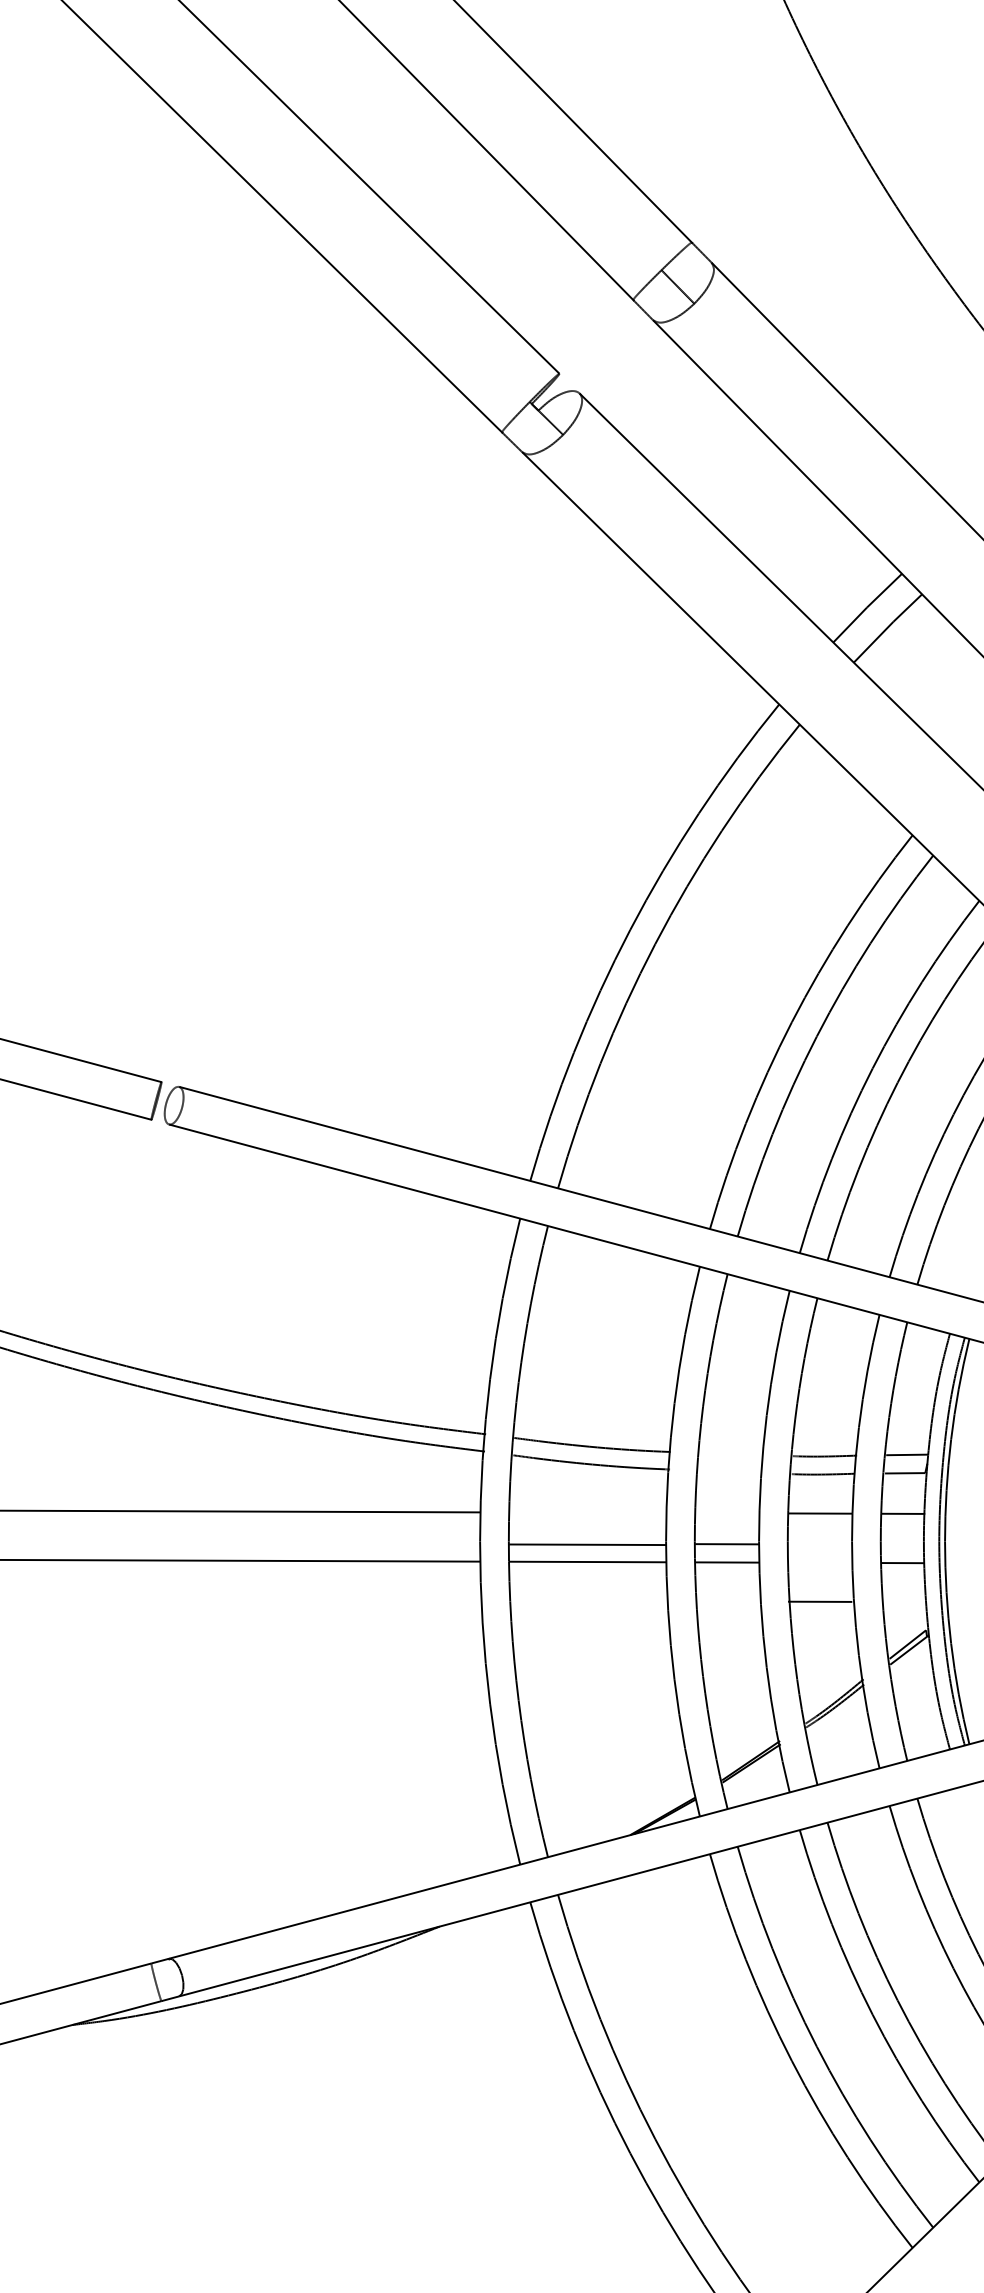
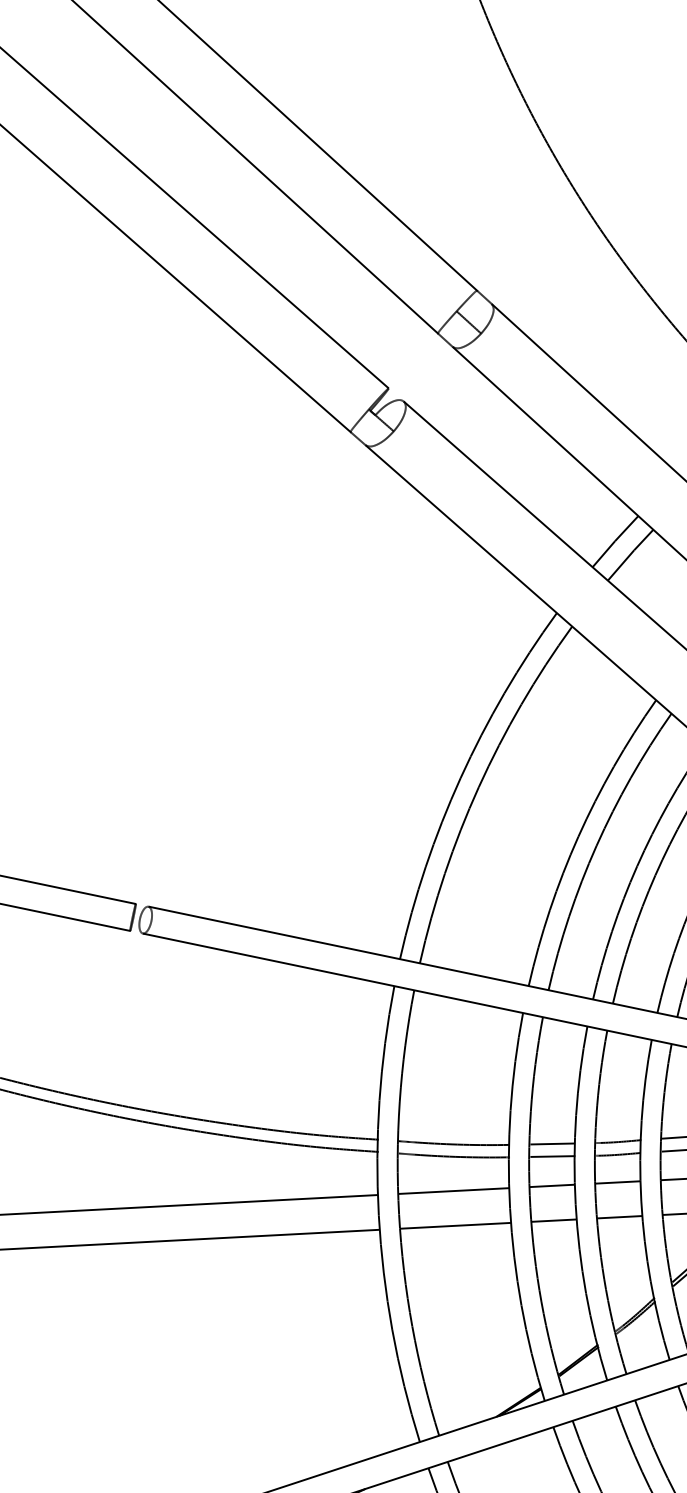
line: (730, 1453) -> (552, 1143), added
line: (730, 1471) -> (552, 1156), added
line: (587, 1544) -> (453, 1190), moved
line: (727, 1544) -> (552, 1186), moved
line: (820, 1601) -> (619, 1216), moved

